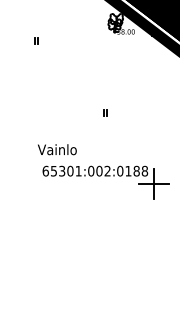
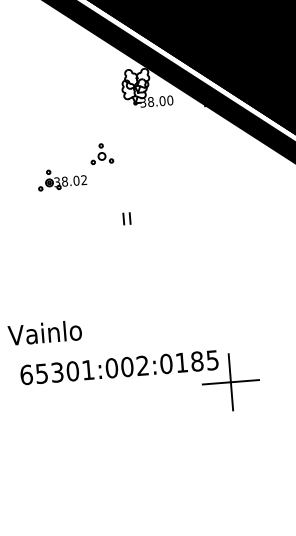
part: (80, 63) -> (75, 167), added
part: (105, 112) -> (127, 218), moved
text: (144, 170) -> (211, 359), 65301:002:0188 -> 65301:002:0185

